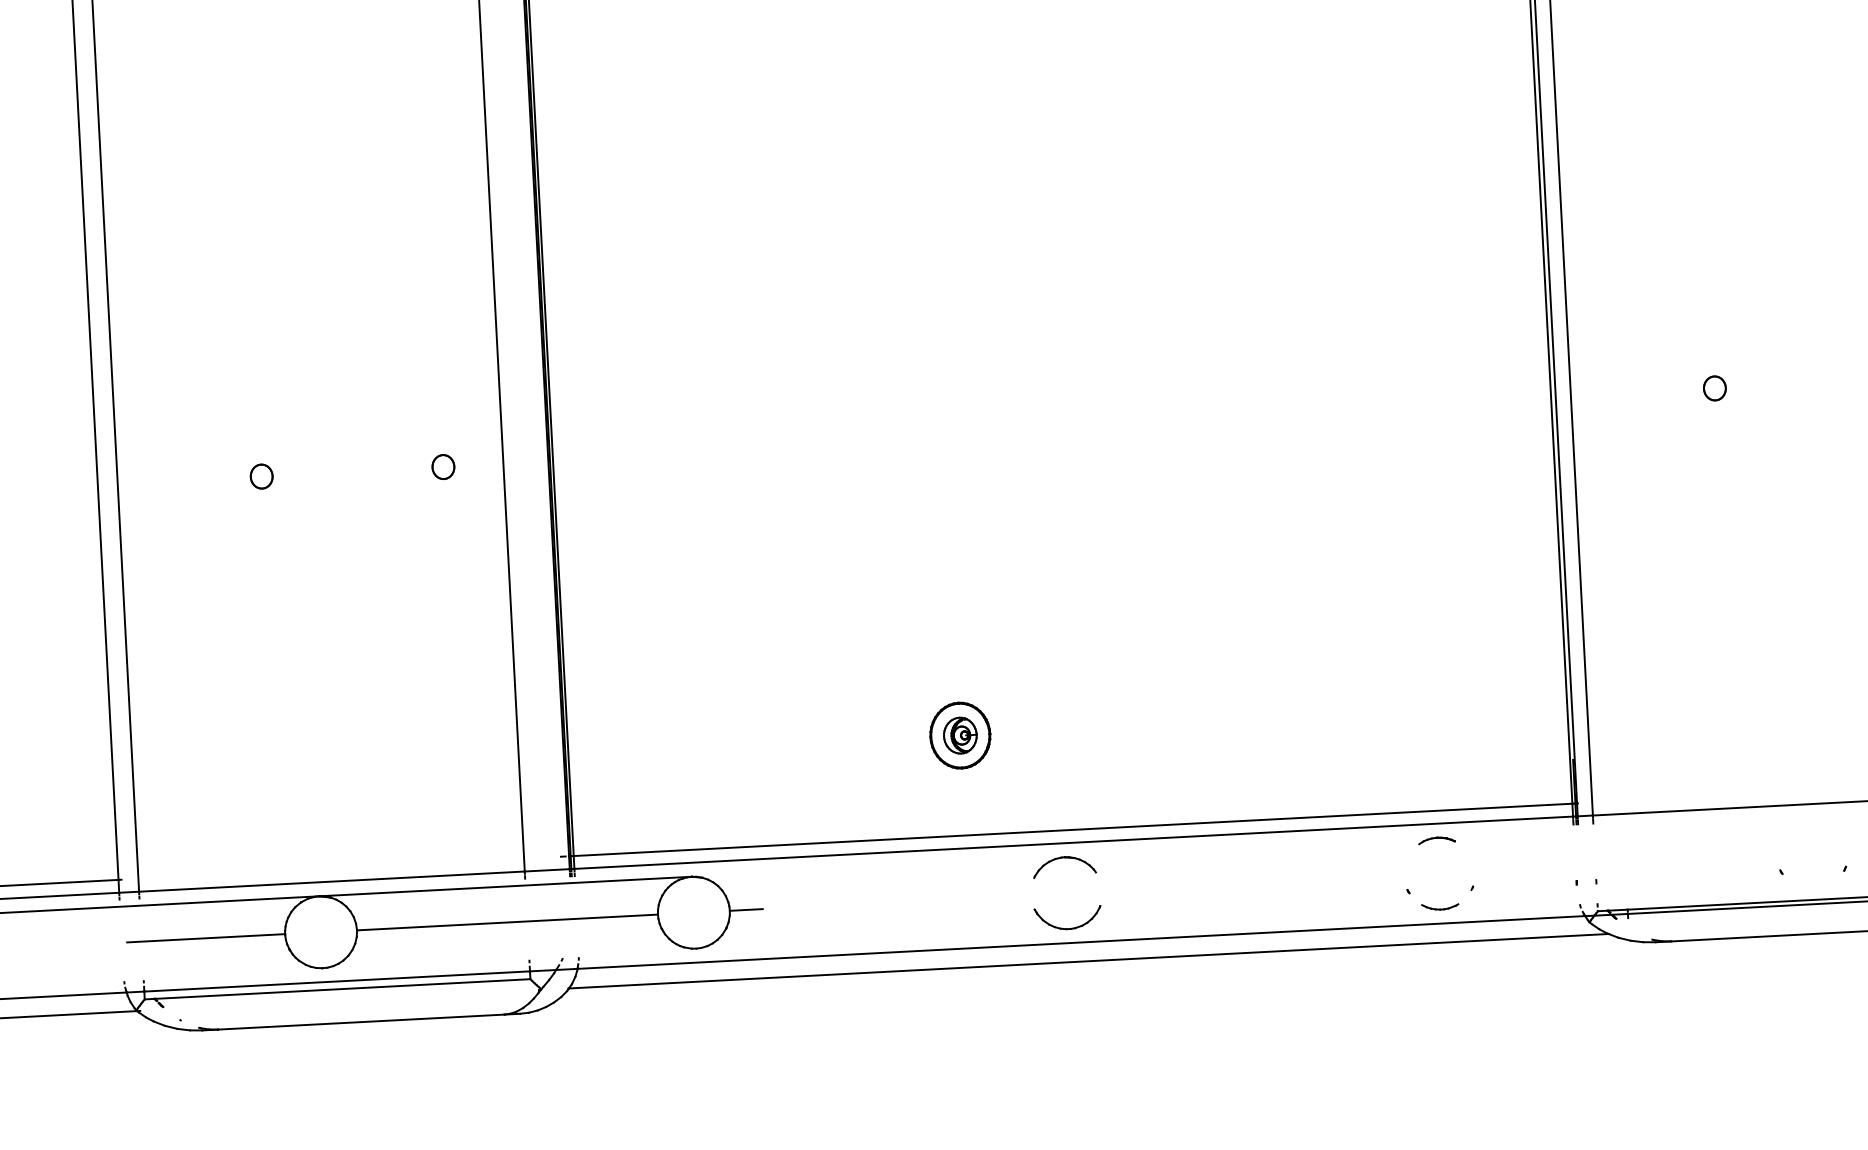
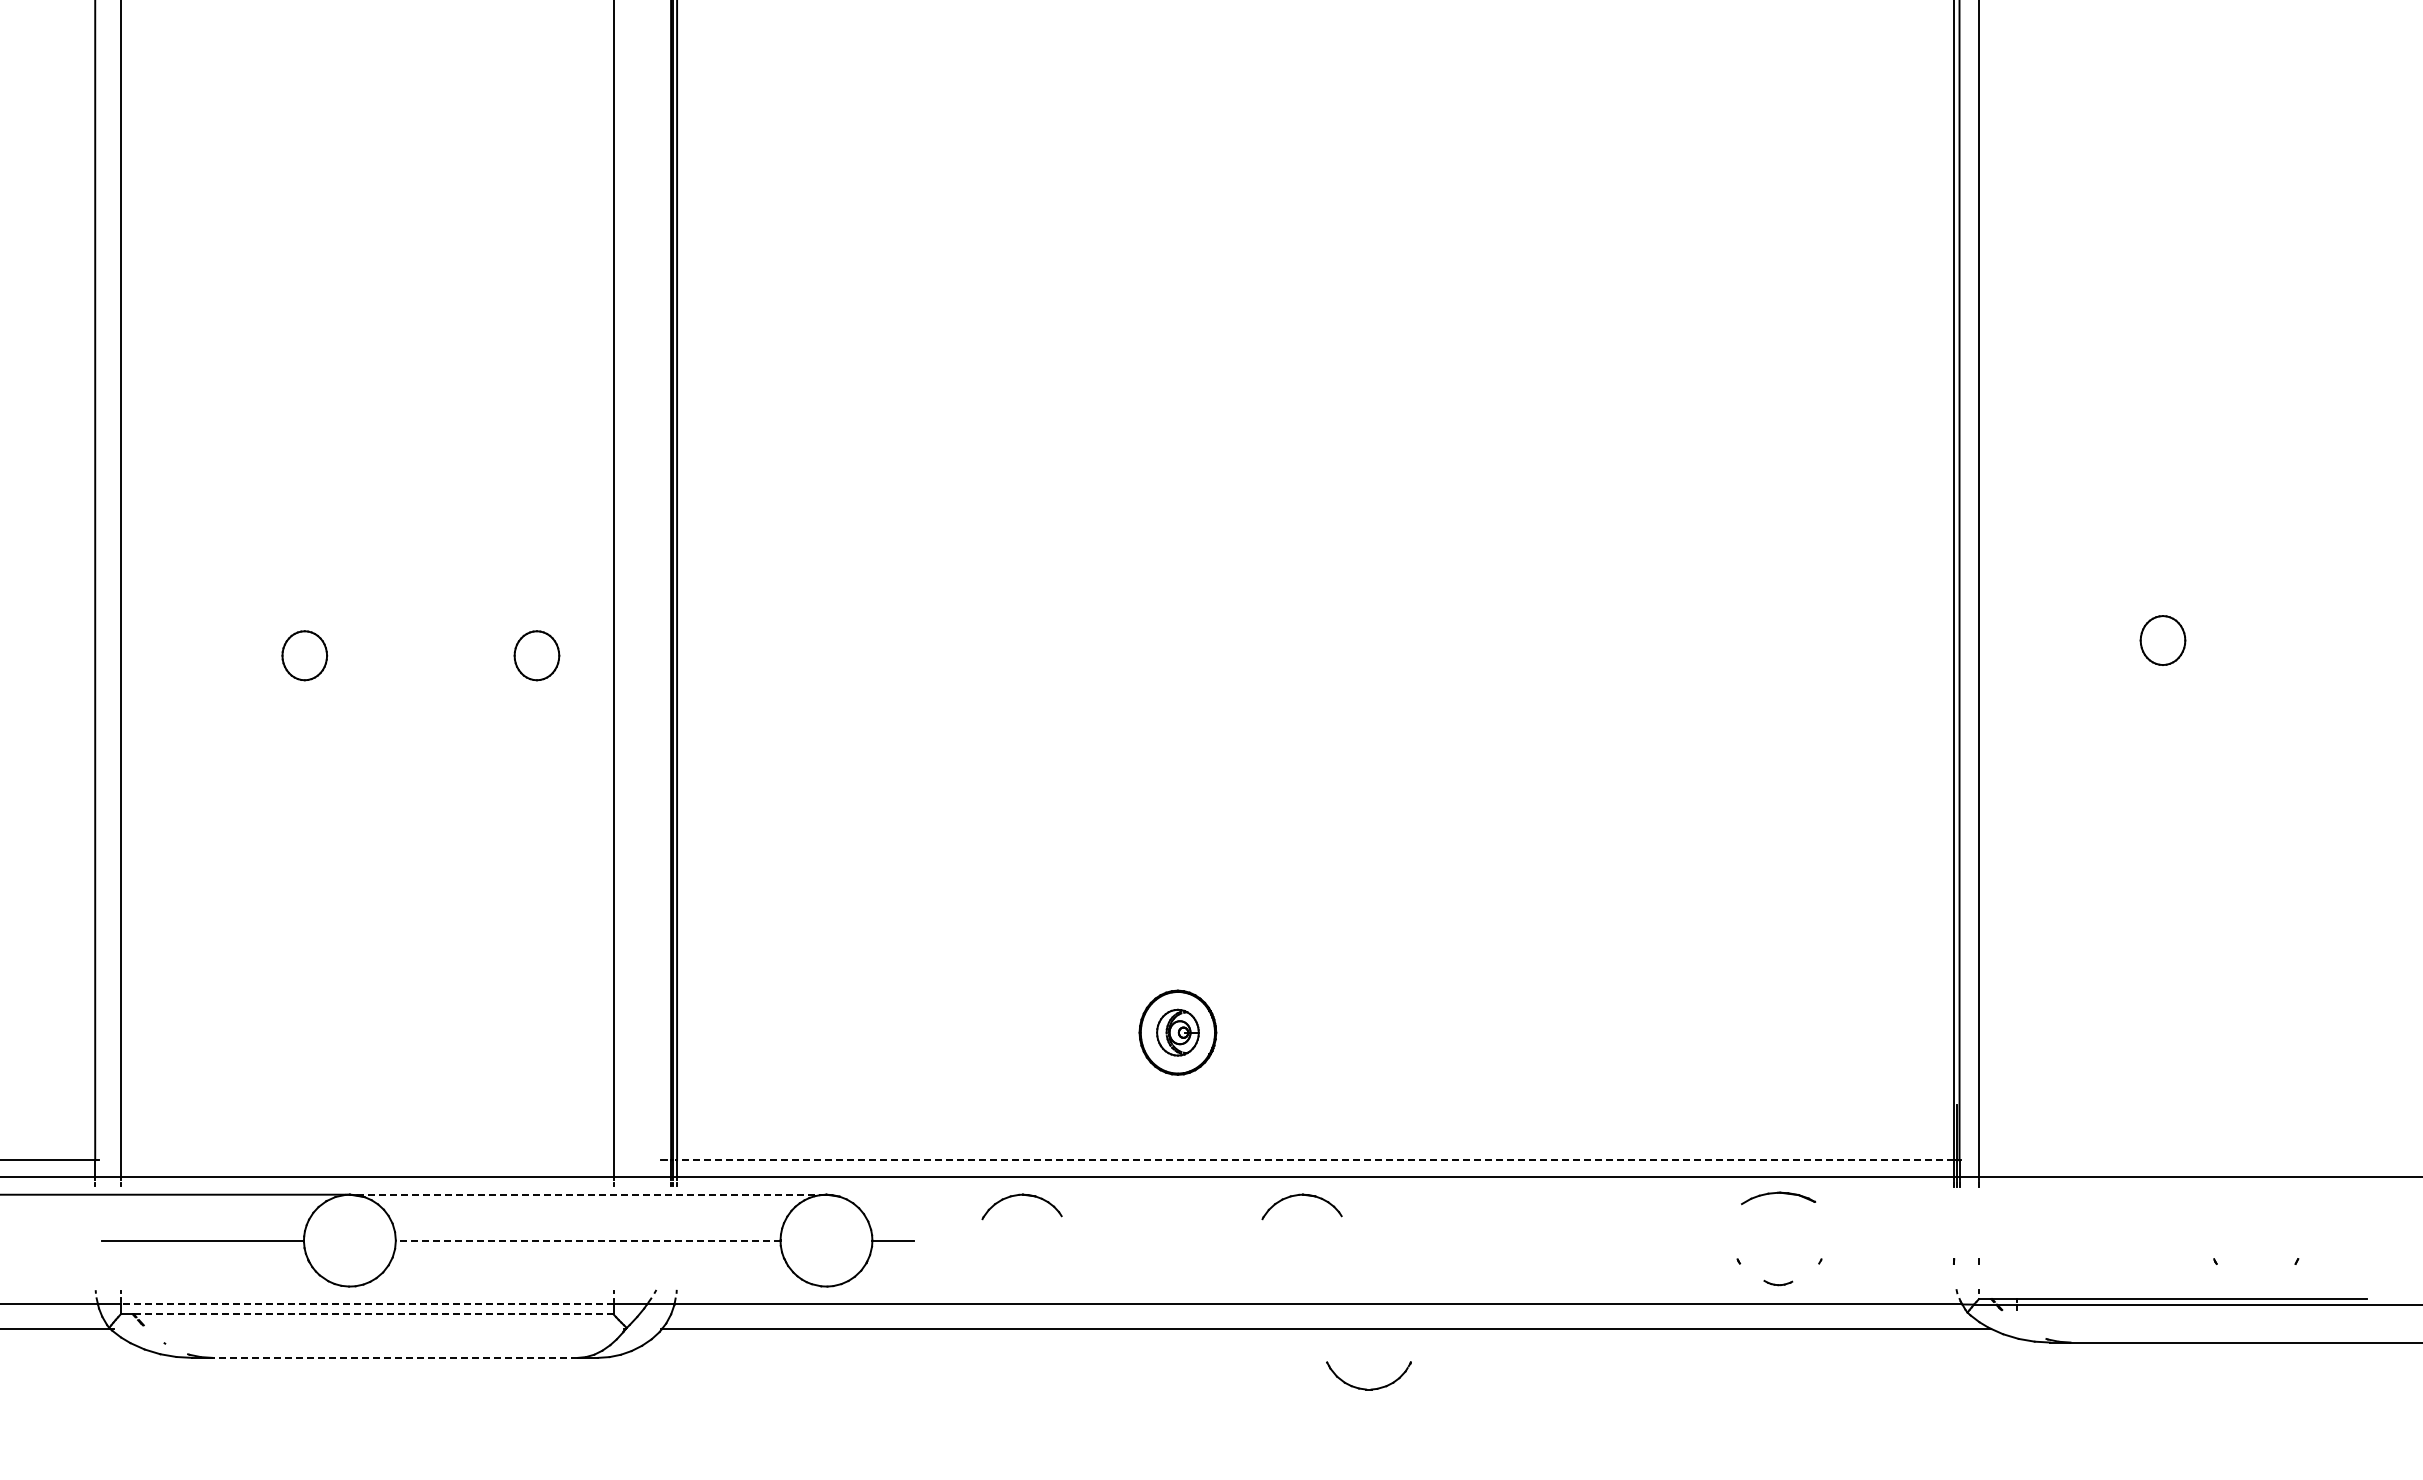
part: (1714, 388) -> (2162, 640), size x1.6
part: (443, 466) -> (536, 655), size x1.6
part: (261, 476) -> (304, 655), size x1.6
line: (1072, 830) -> (1314, 1160), solid -> dashed
part: (1436, 839) -> (1778, 1197), size x1.6
part: (841, 870) -> (1017, 1196), added
line: (505, 886) -> (587, 1194), solid -> dashed
part: (1440, 906) -> (1778, 1282), size x0.6
line: (506, 922) -> (587, 1240), solid -> dashed
part: (1066, 928) -> (1366, 1388), moved
line: (336, 981) -> (366, 1304), solid -> dashed
line: (342, 989) -> (373, 1314), solid -> dashed
line: (360, 1021) -> (394, 1357), solid -> dashed

